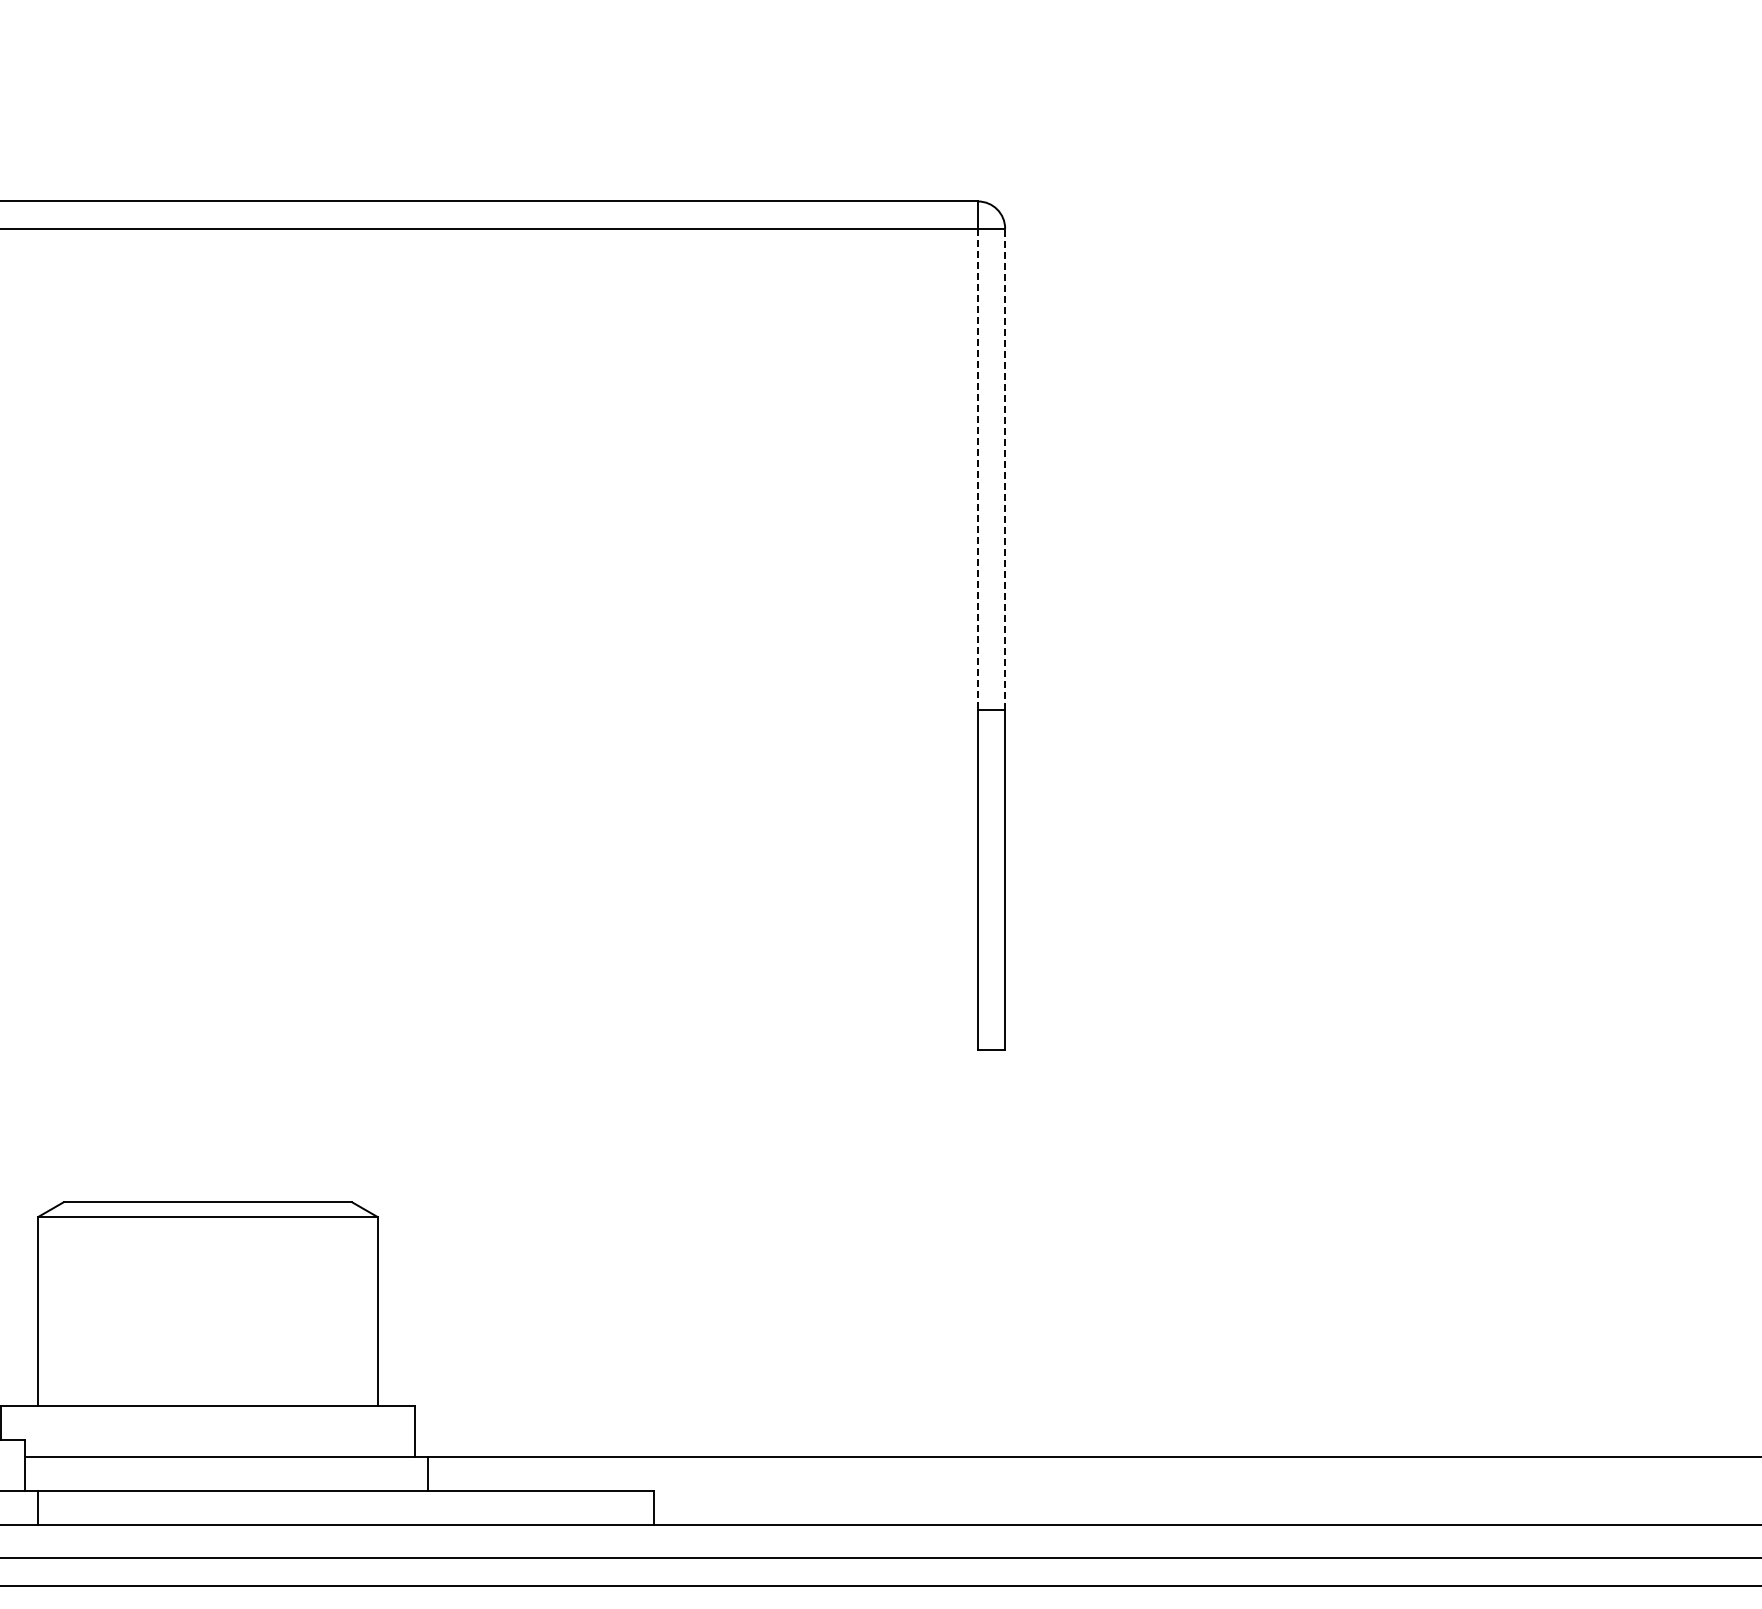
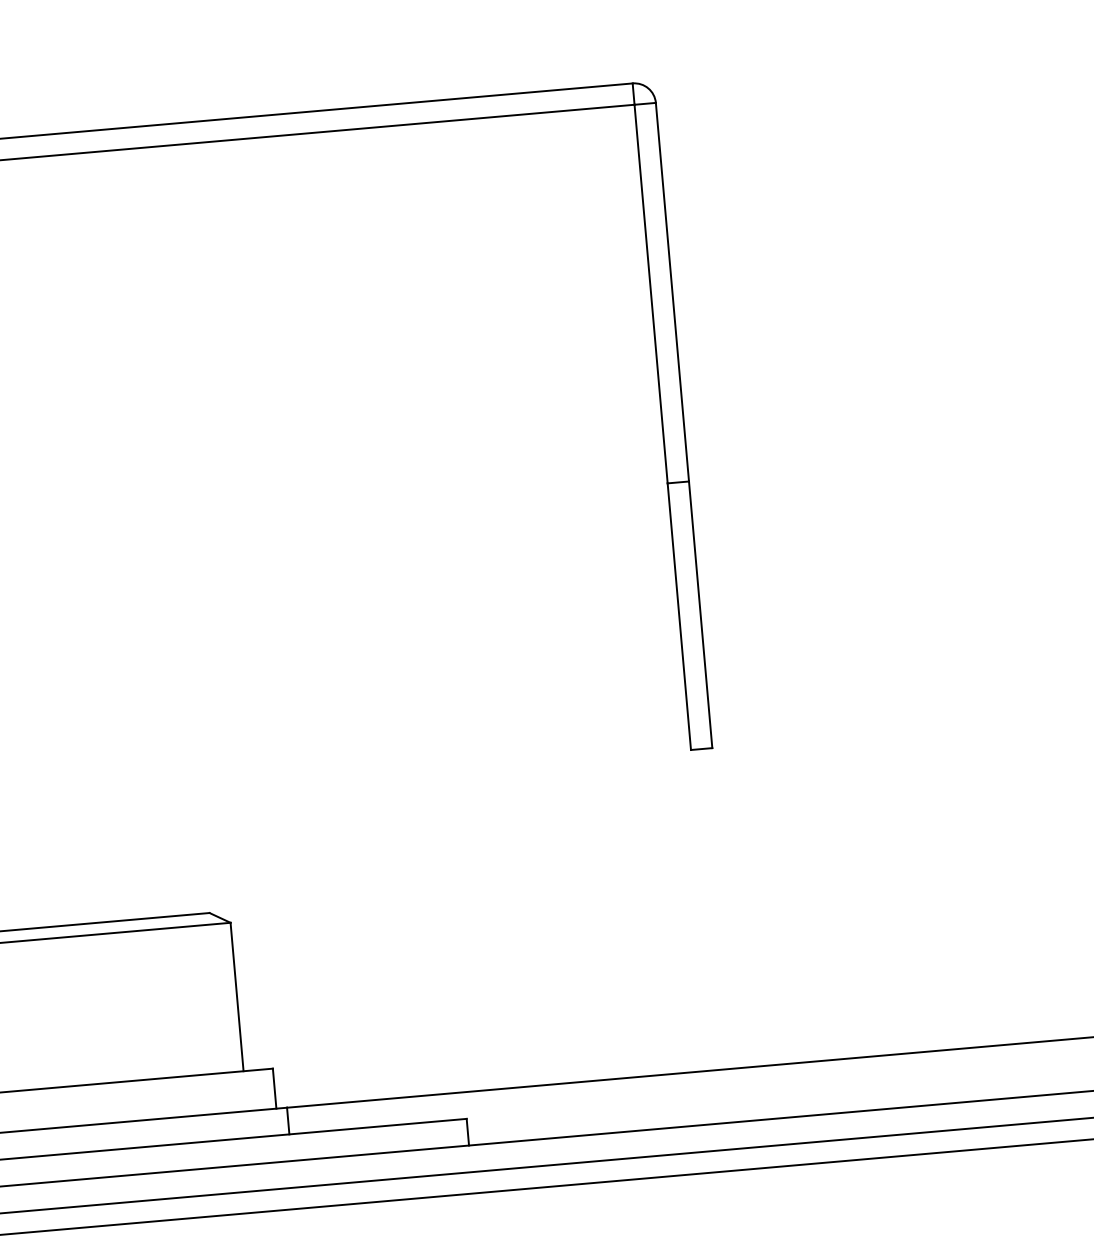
line: (978, 469) -> (651, 294), dashed -> solid
line: (1005, 469) -> (672, 292), dashed -> solid

